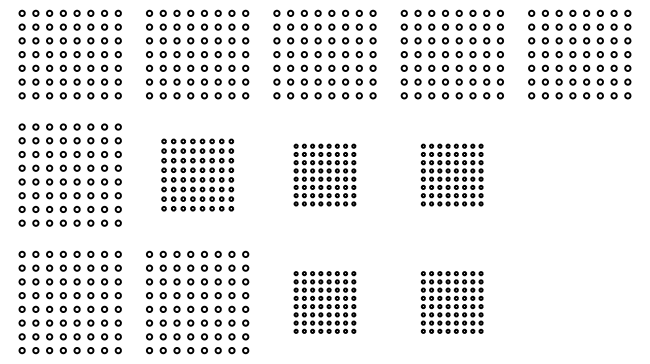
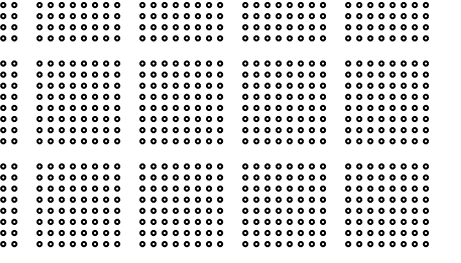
part: (197, 174) -> (78, 101), size x1.43
part: (324, 174) -> (180, 101), size x1.67
part: (451, 174) -> (283, 101), size x1.67
part: (579, 174) -> (386, 101), added
part: (324, 302) -> (180, 205), size x1.67
part: (451, 302) -> (283, 205), size x1.67
part: (579, 302) -> (386, 205), added

